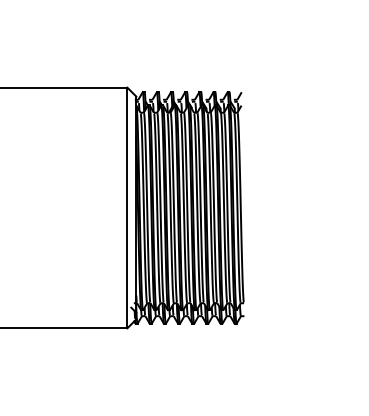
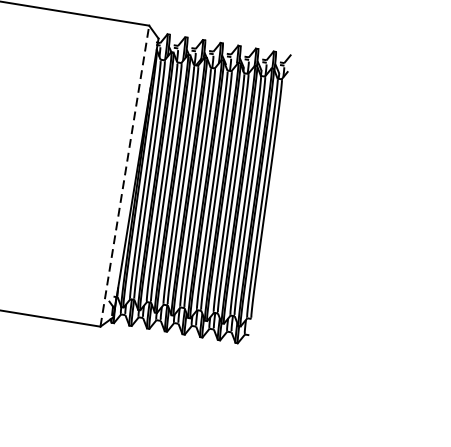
line: (127, 207) -> (125, 175), solid -> dashed

